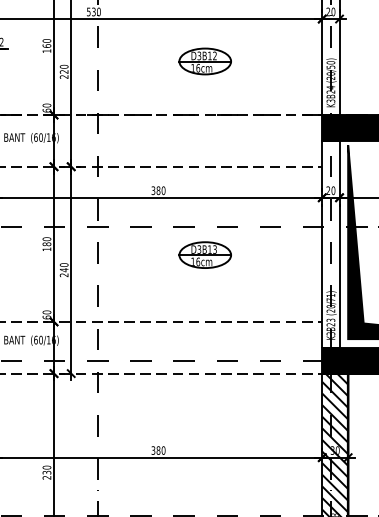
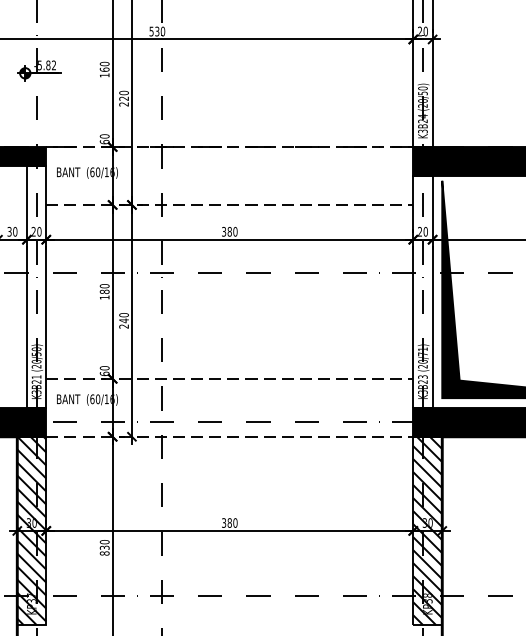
part: (204, 61) -> (281, 86), removed
part: (204, 254) -> (281, 303), removed
text: (46, 477) -> (104, 553), 230 -> 830

